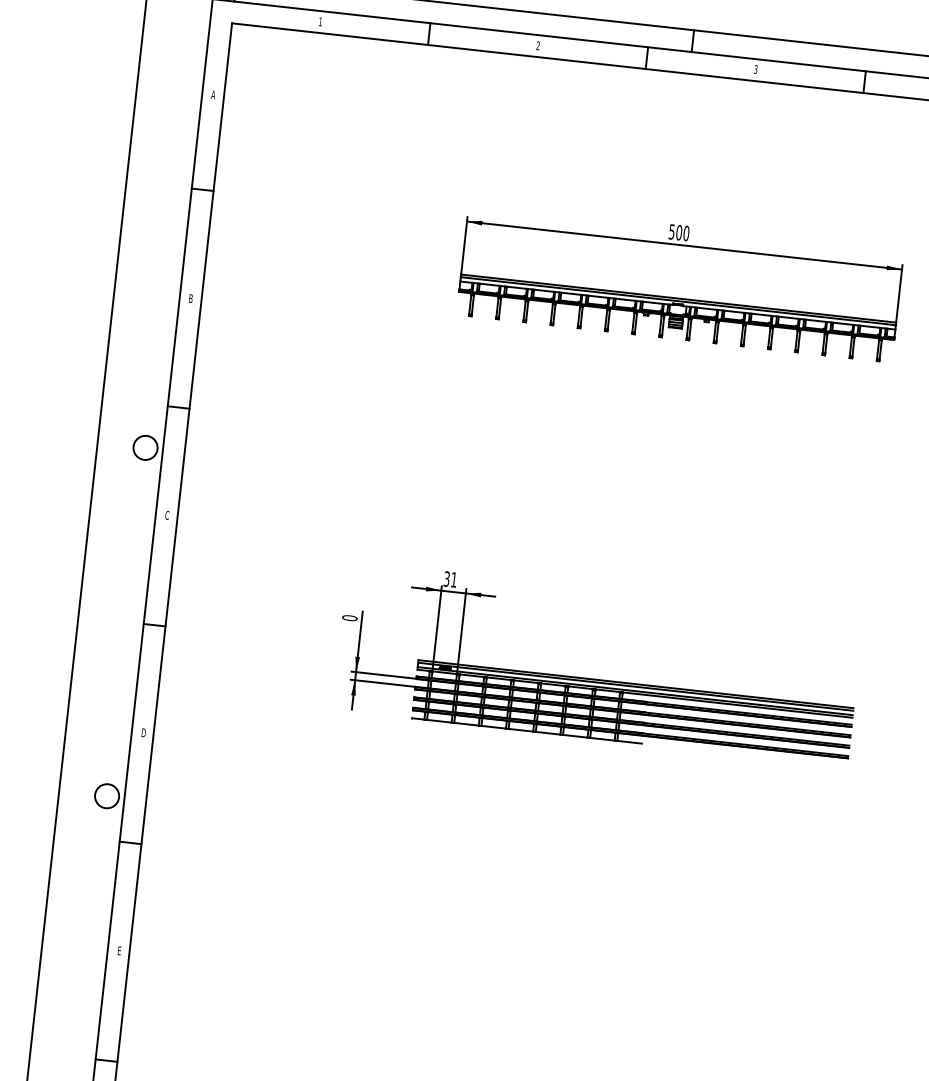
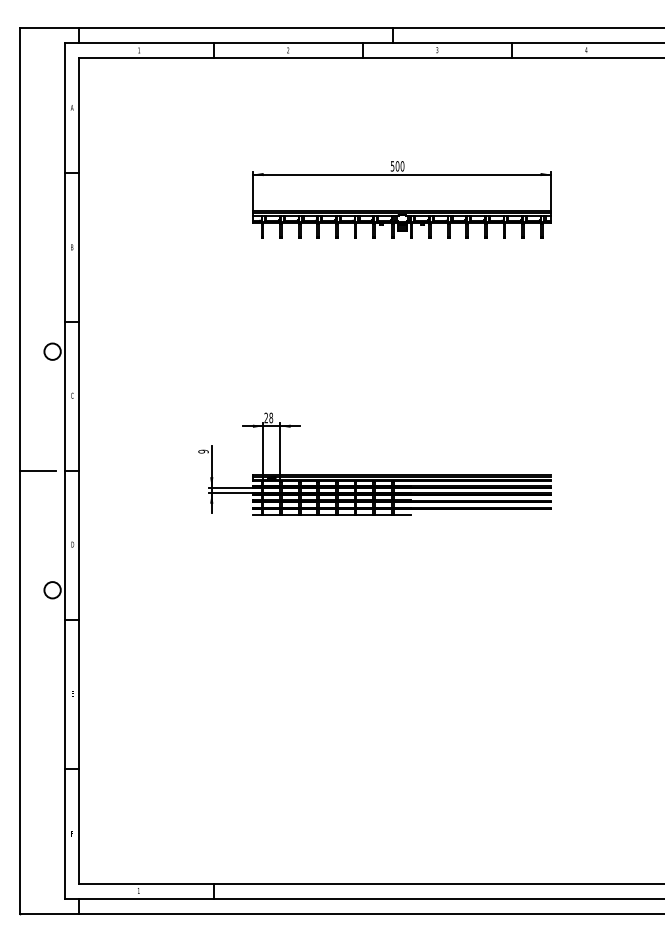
text: (450, 578) -> (268, 417), 31 -> 28
text: (349, 617) -> (203, 451), 0 -> 9
line: (104, 620) -> (37, 471), added

